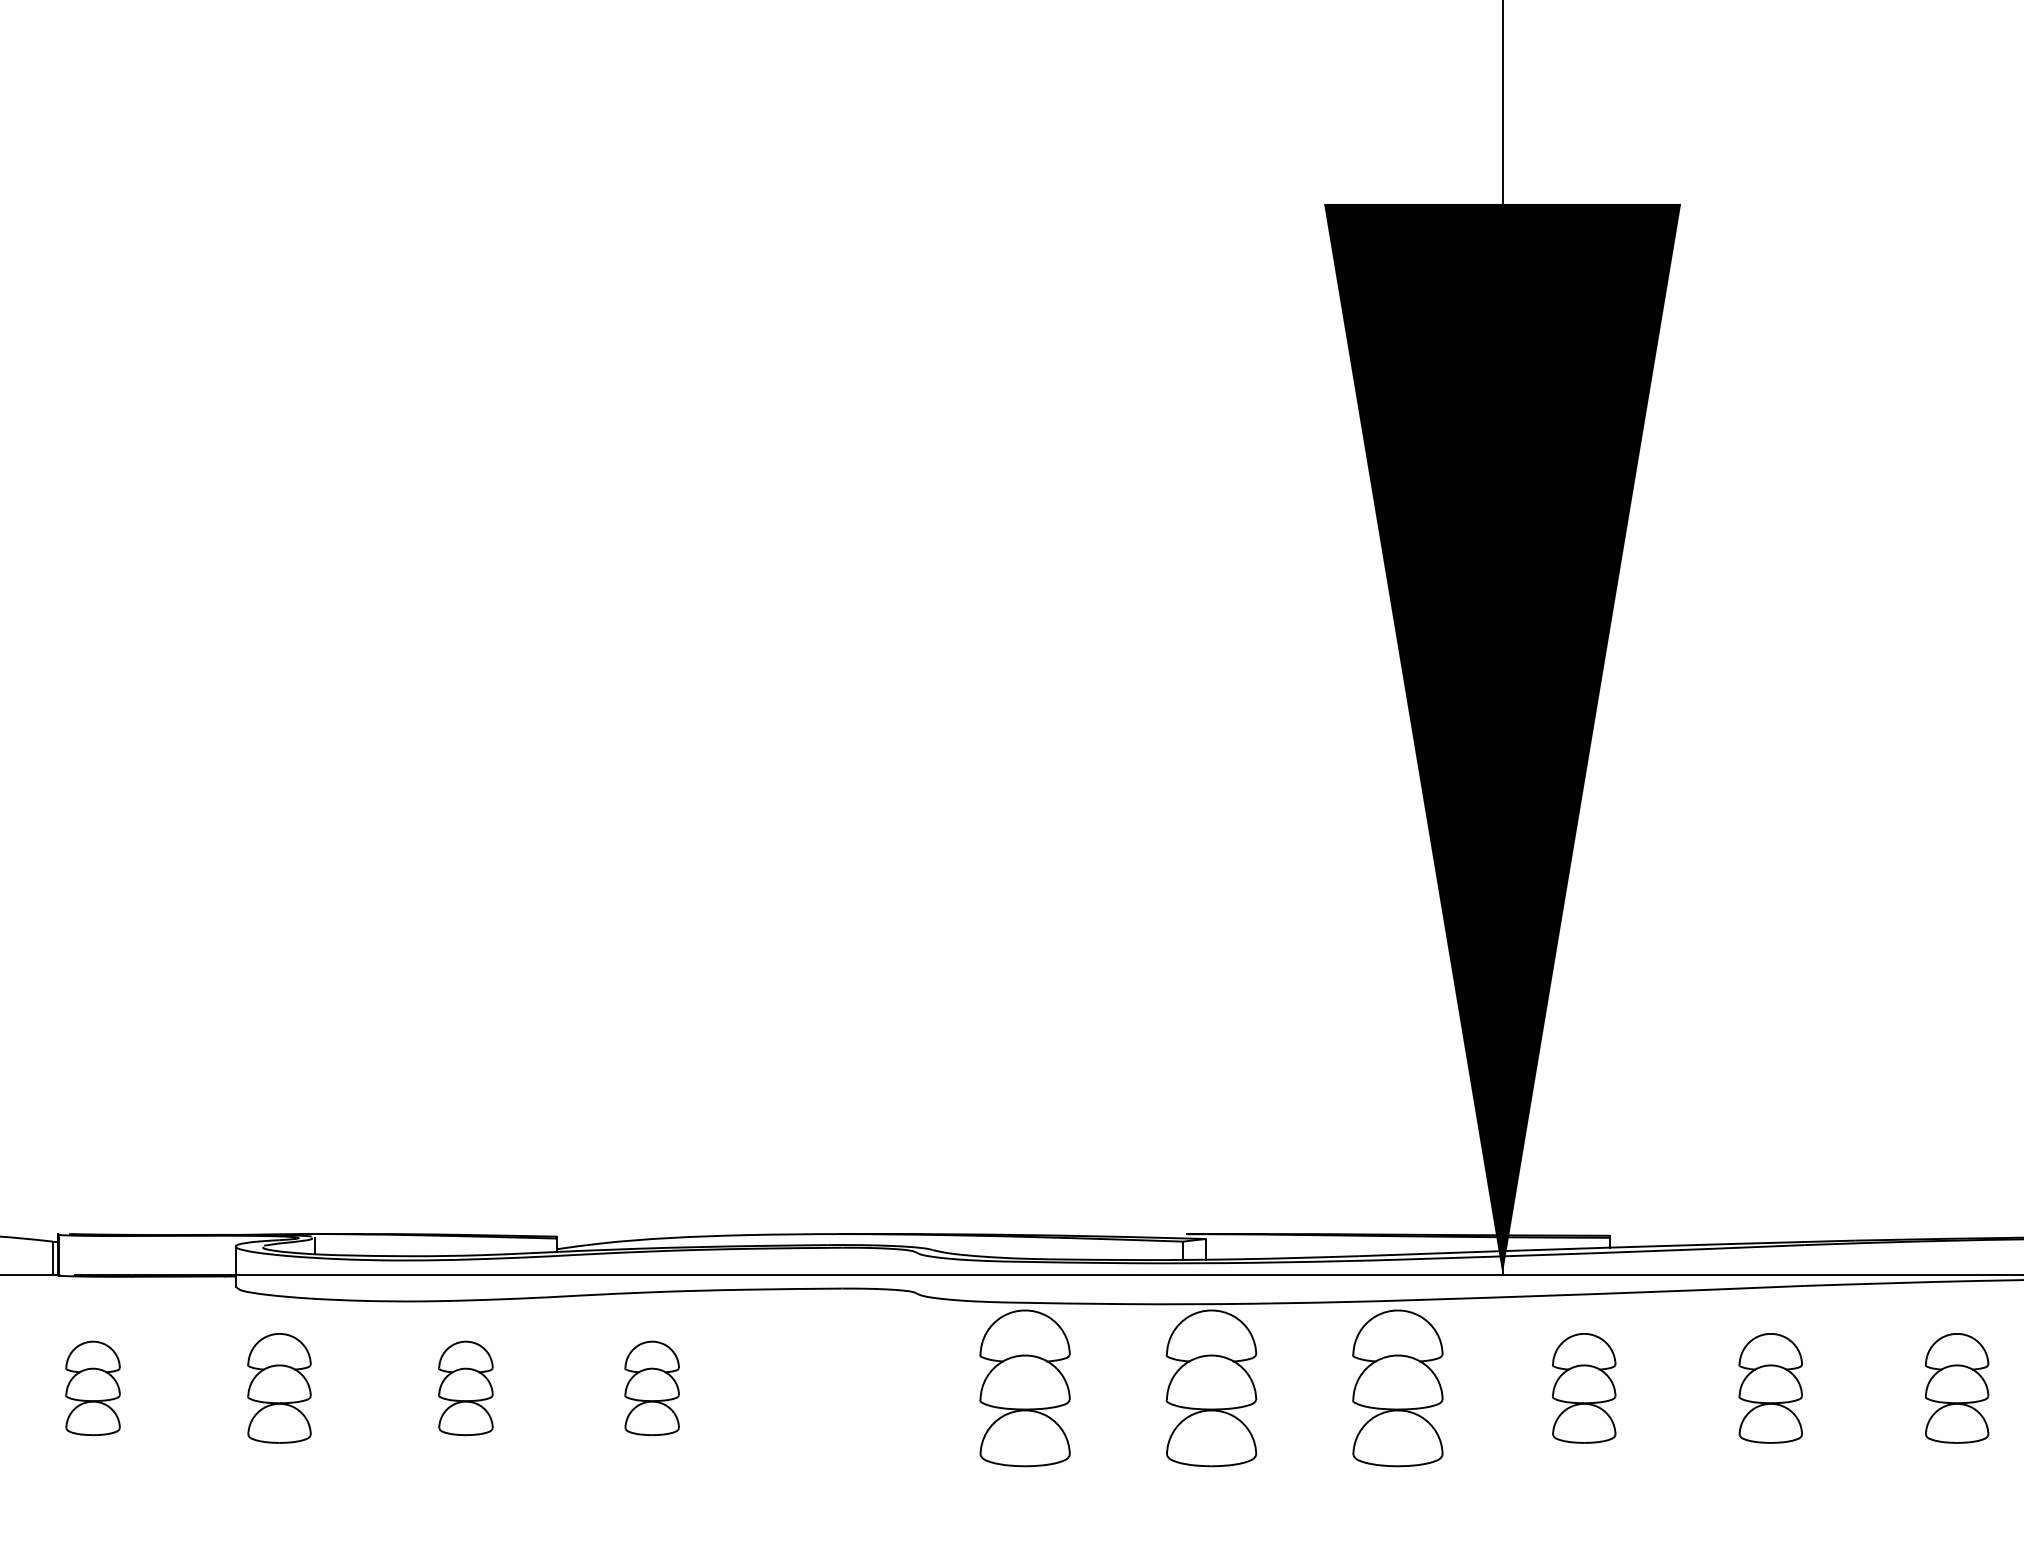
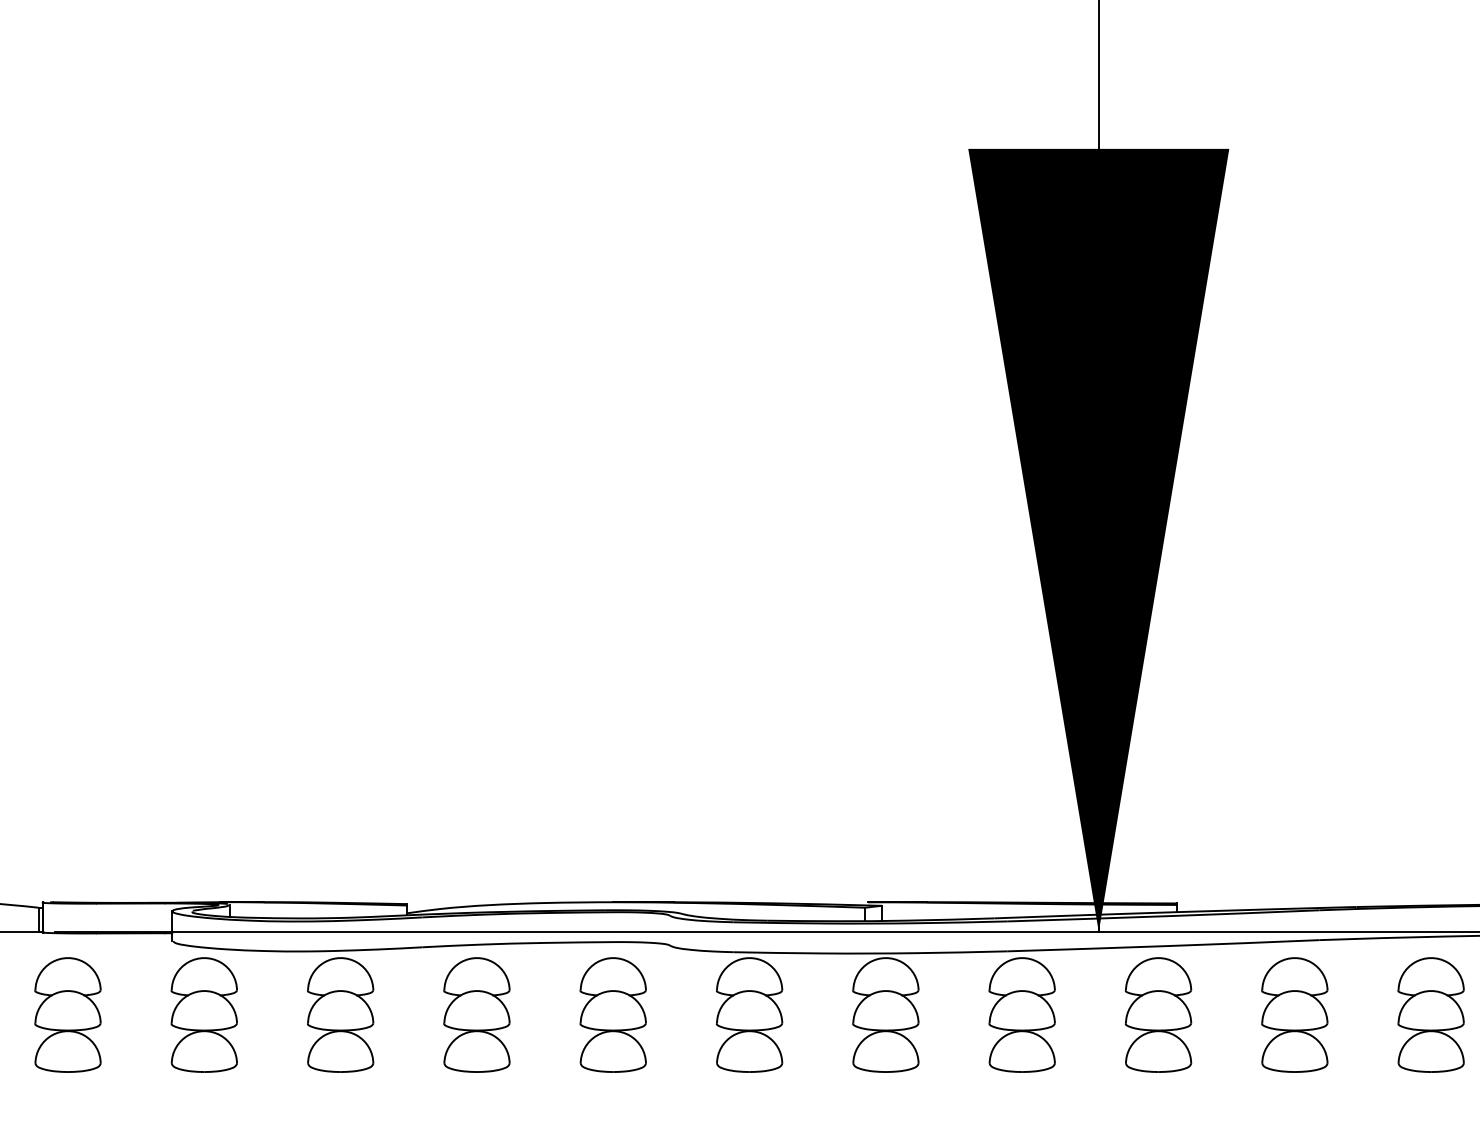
part: (92, 1388) -> (67, 1015), size x1.67
part: (279, 1388) -> (204, 1015), size x1.43
part: (465, 1388) -> (340, 1015), size x1.67
part: (651, 1388) -> (476, 1015), size x1.67
part: (838, 1388) -> (613, 1015), added
part: (1583, 1388) -> (1157, 1015), size x1.43
part: (1770, 1388) -> (1294, 1015), size x1.43
part: (1956, 1388) -> (1430, 1015), size x1.43

